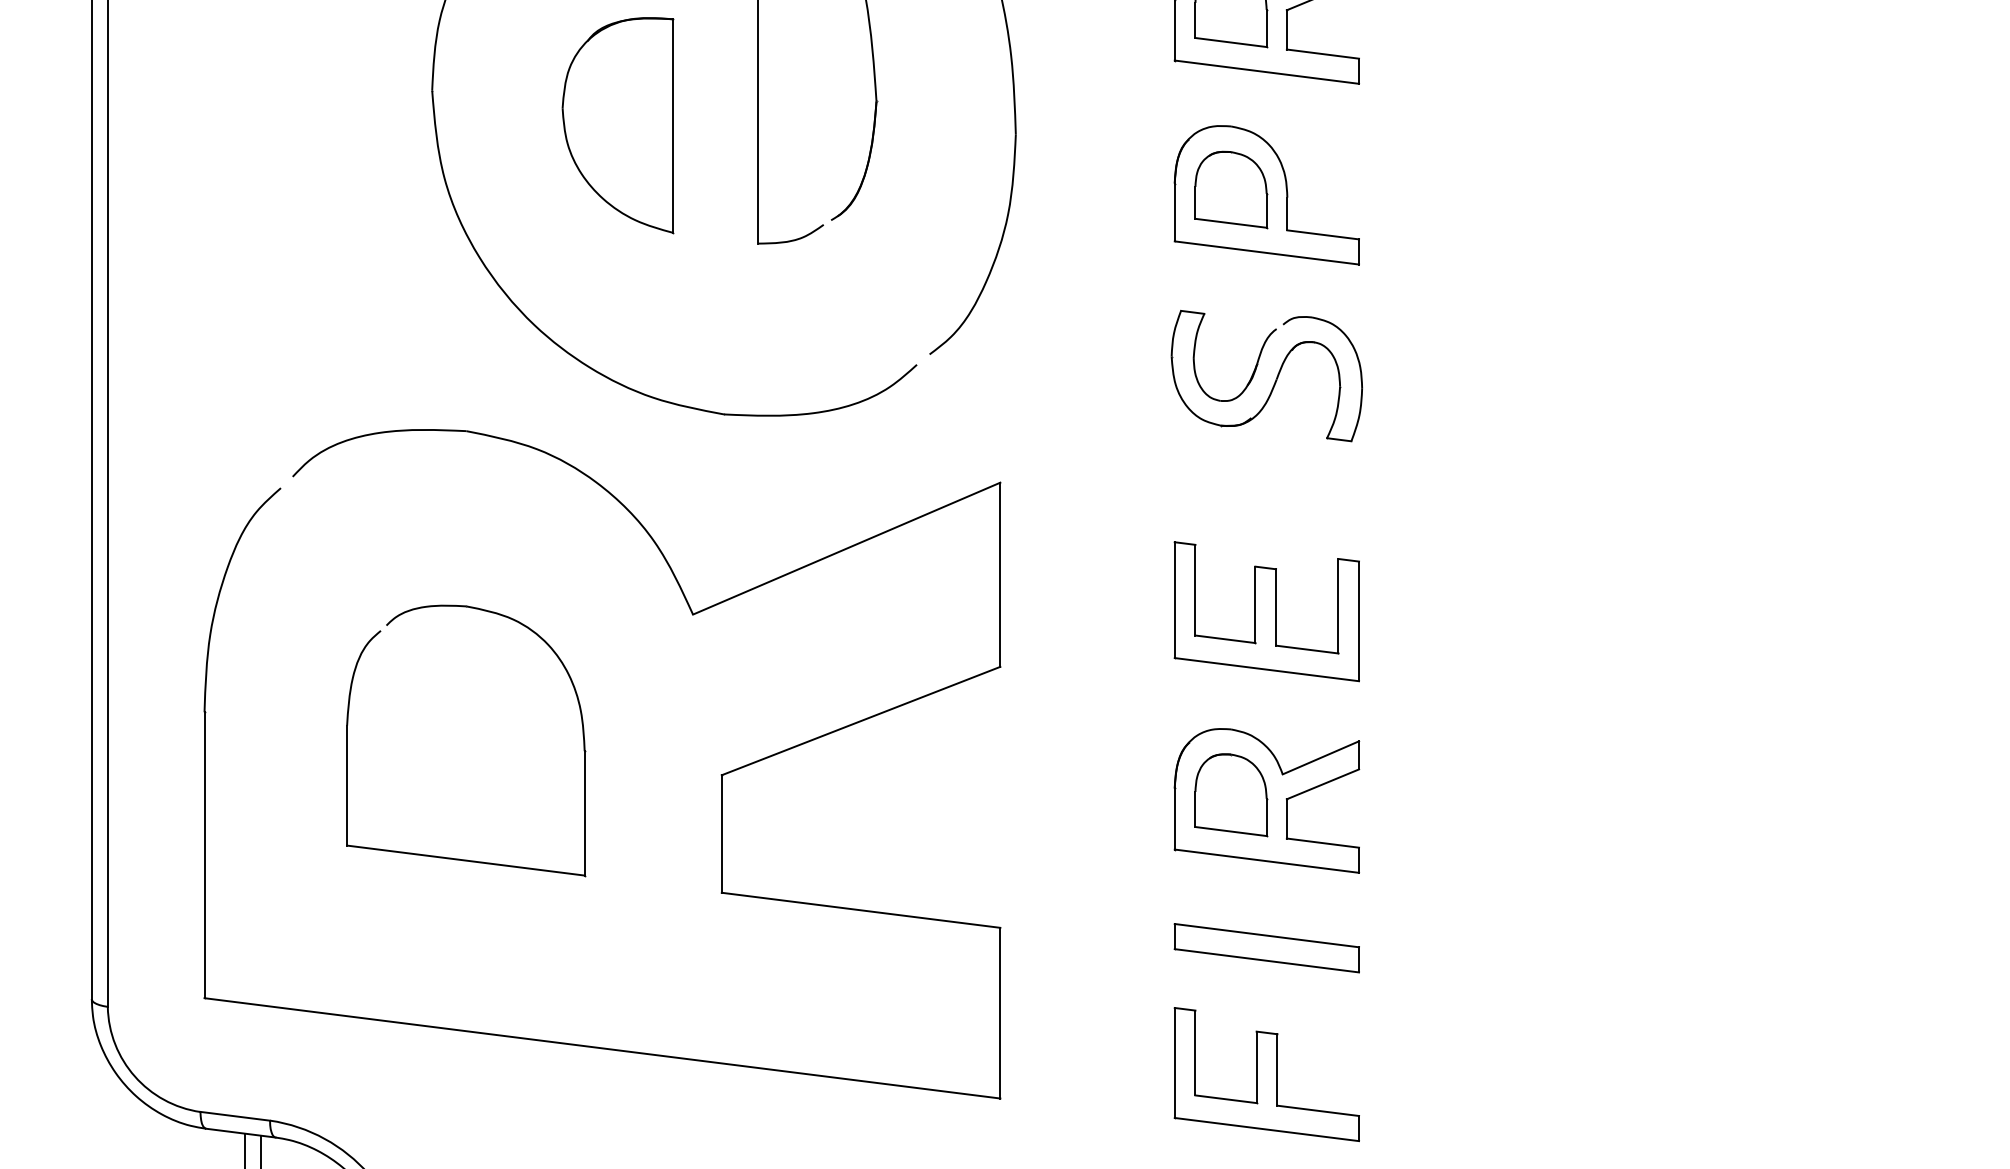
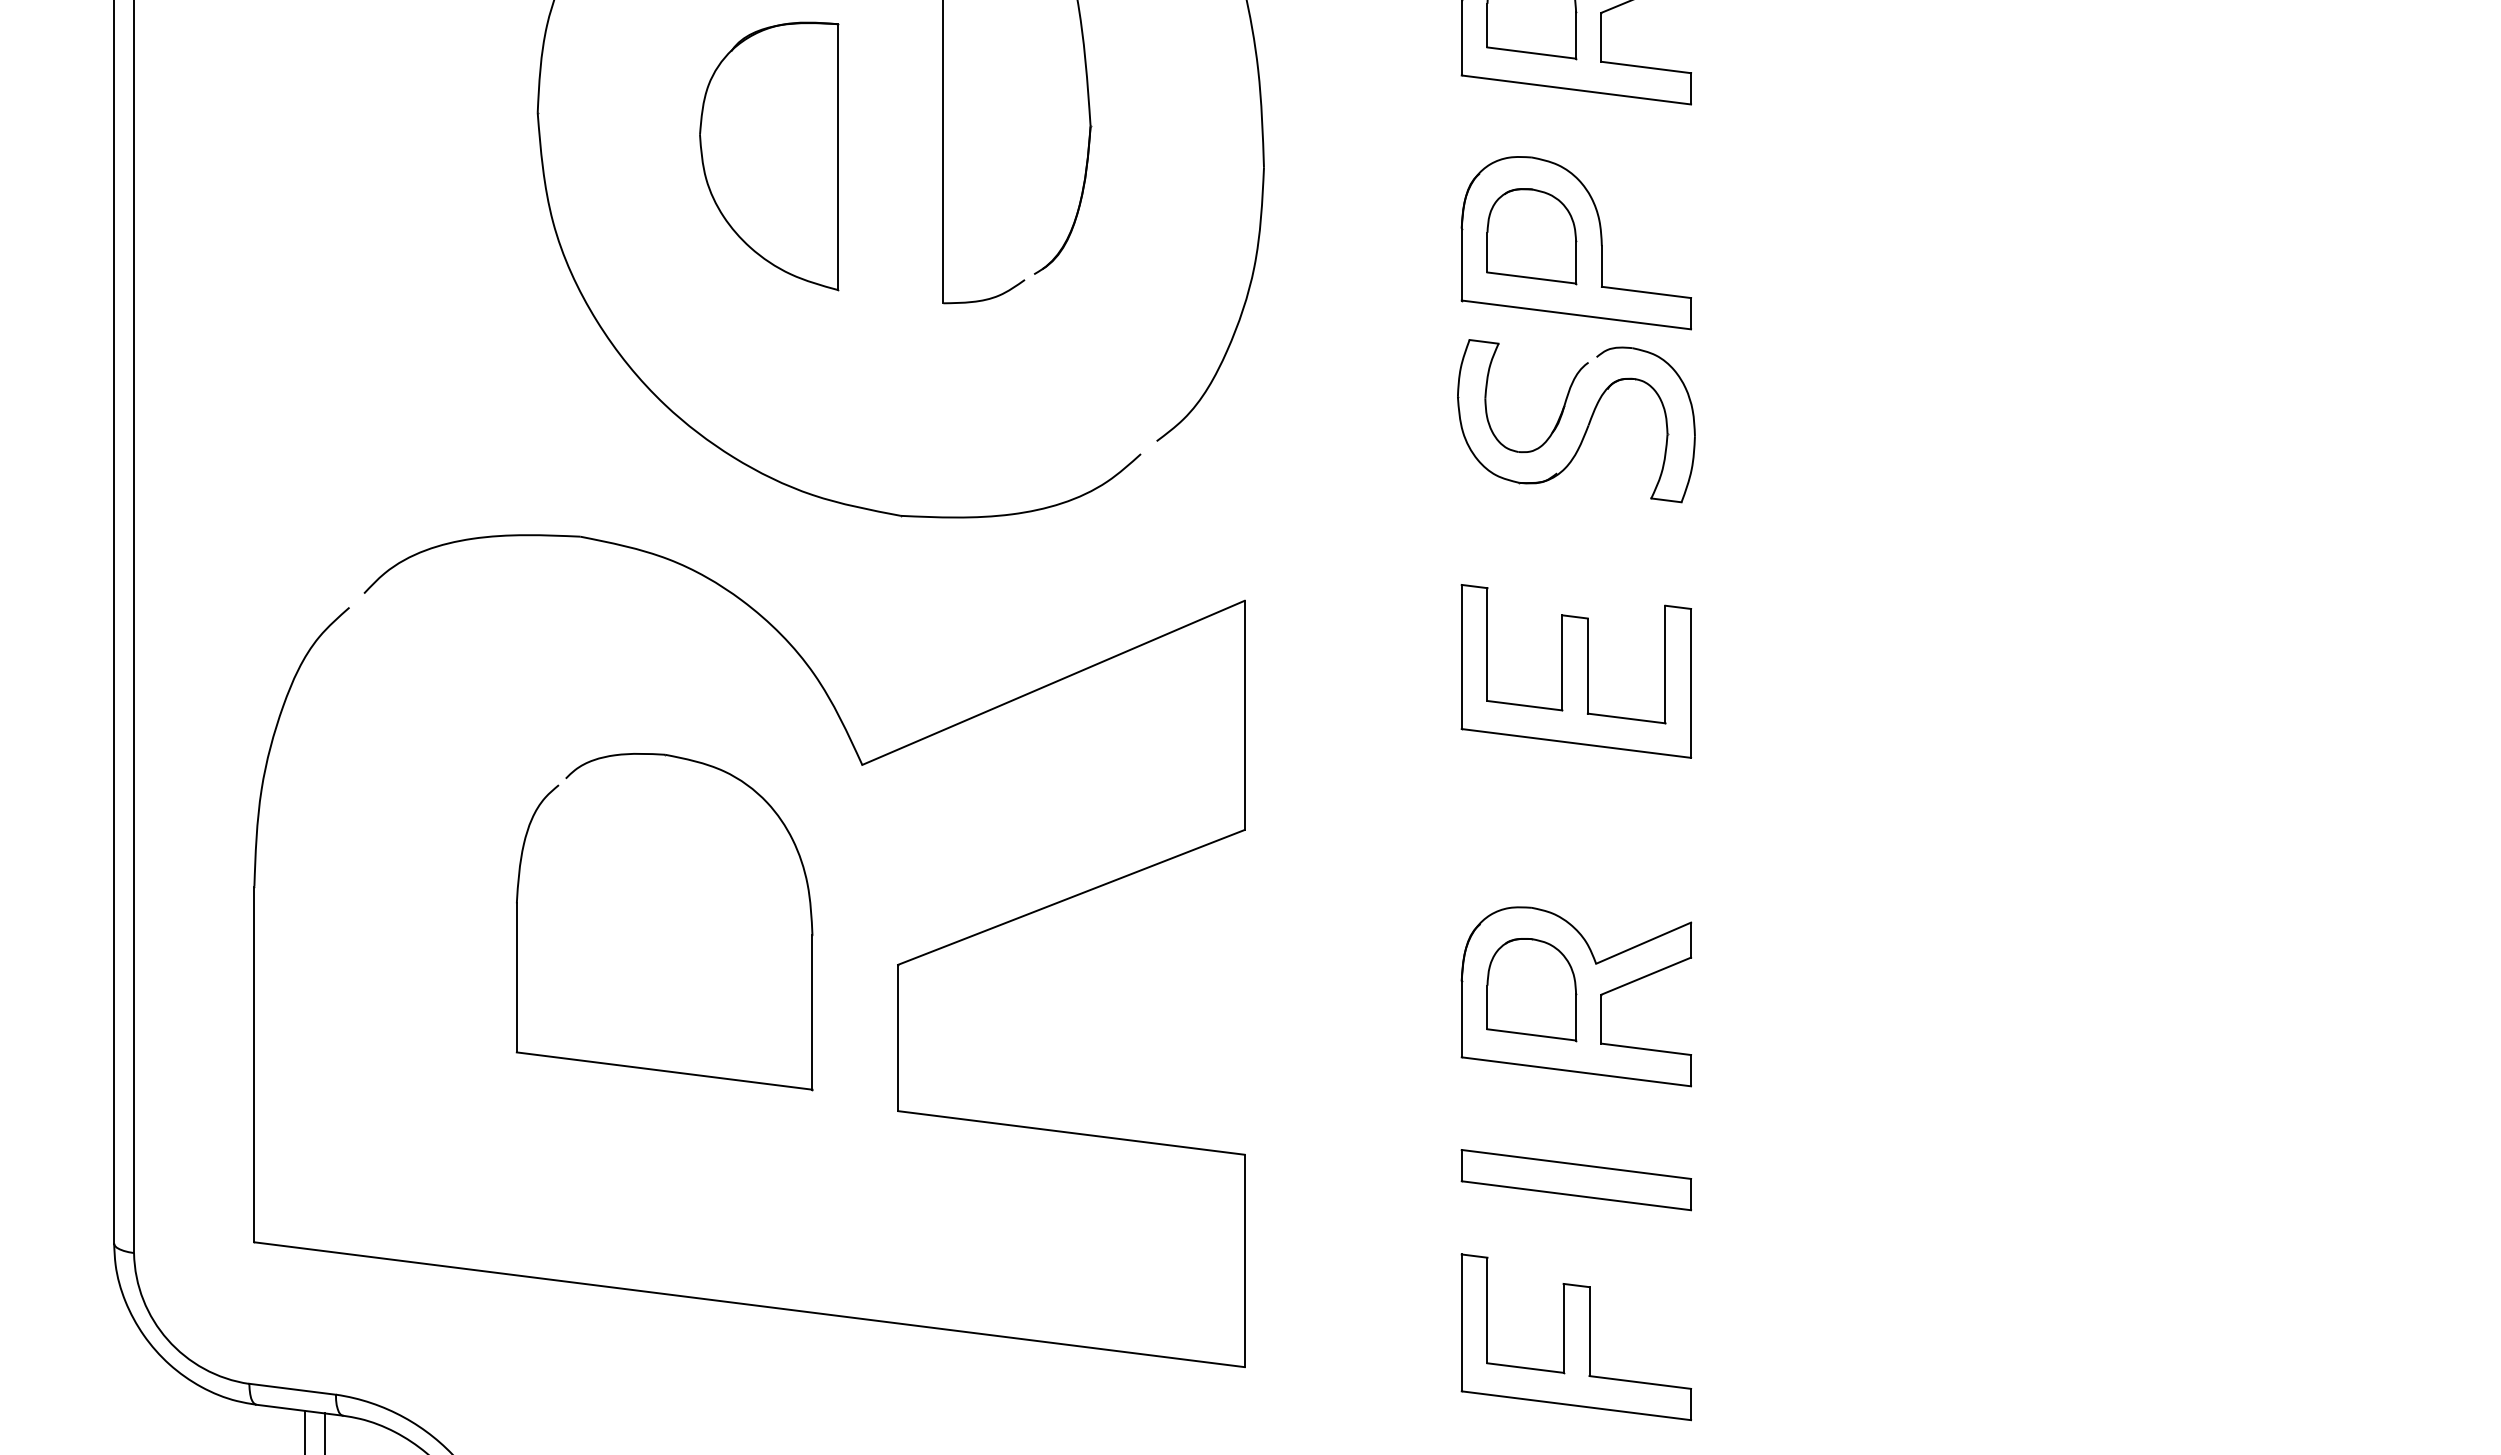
part: (1275, 381) -> (1586, 427), moved
part: (1266, 611) -> (1575, 671), moved
part: (582, 729) -> (809, 908), moved

